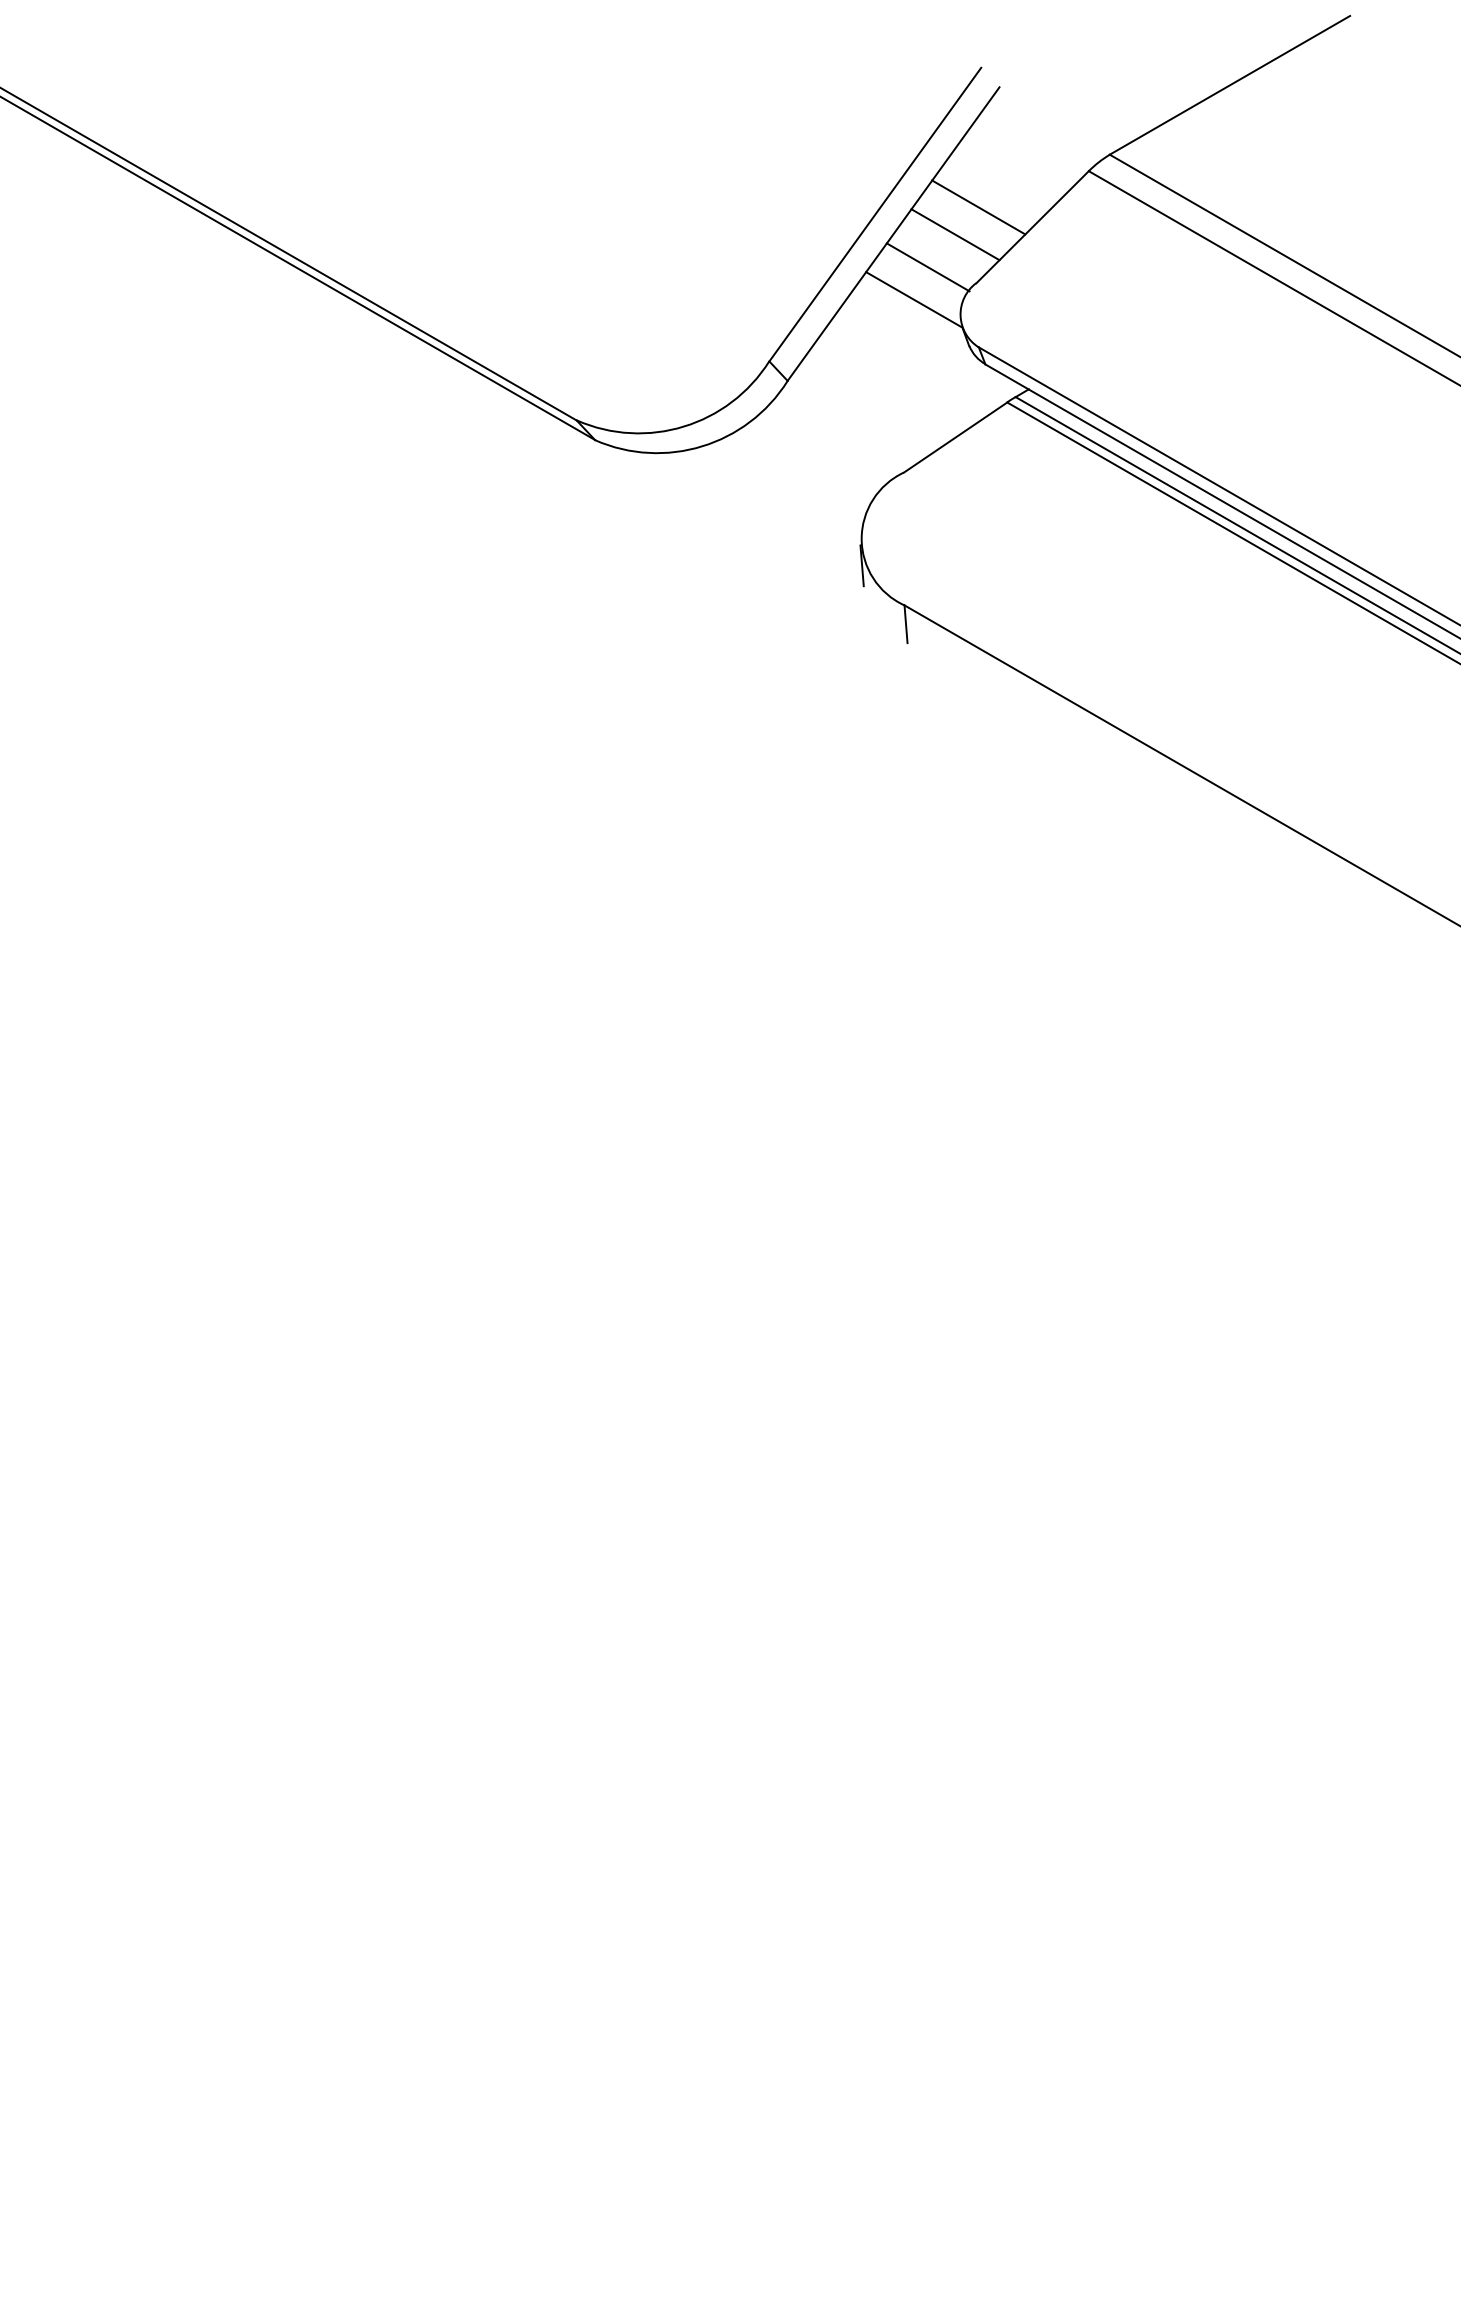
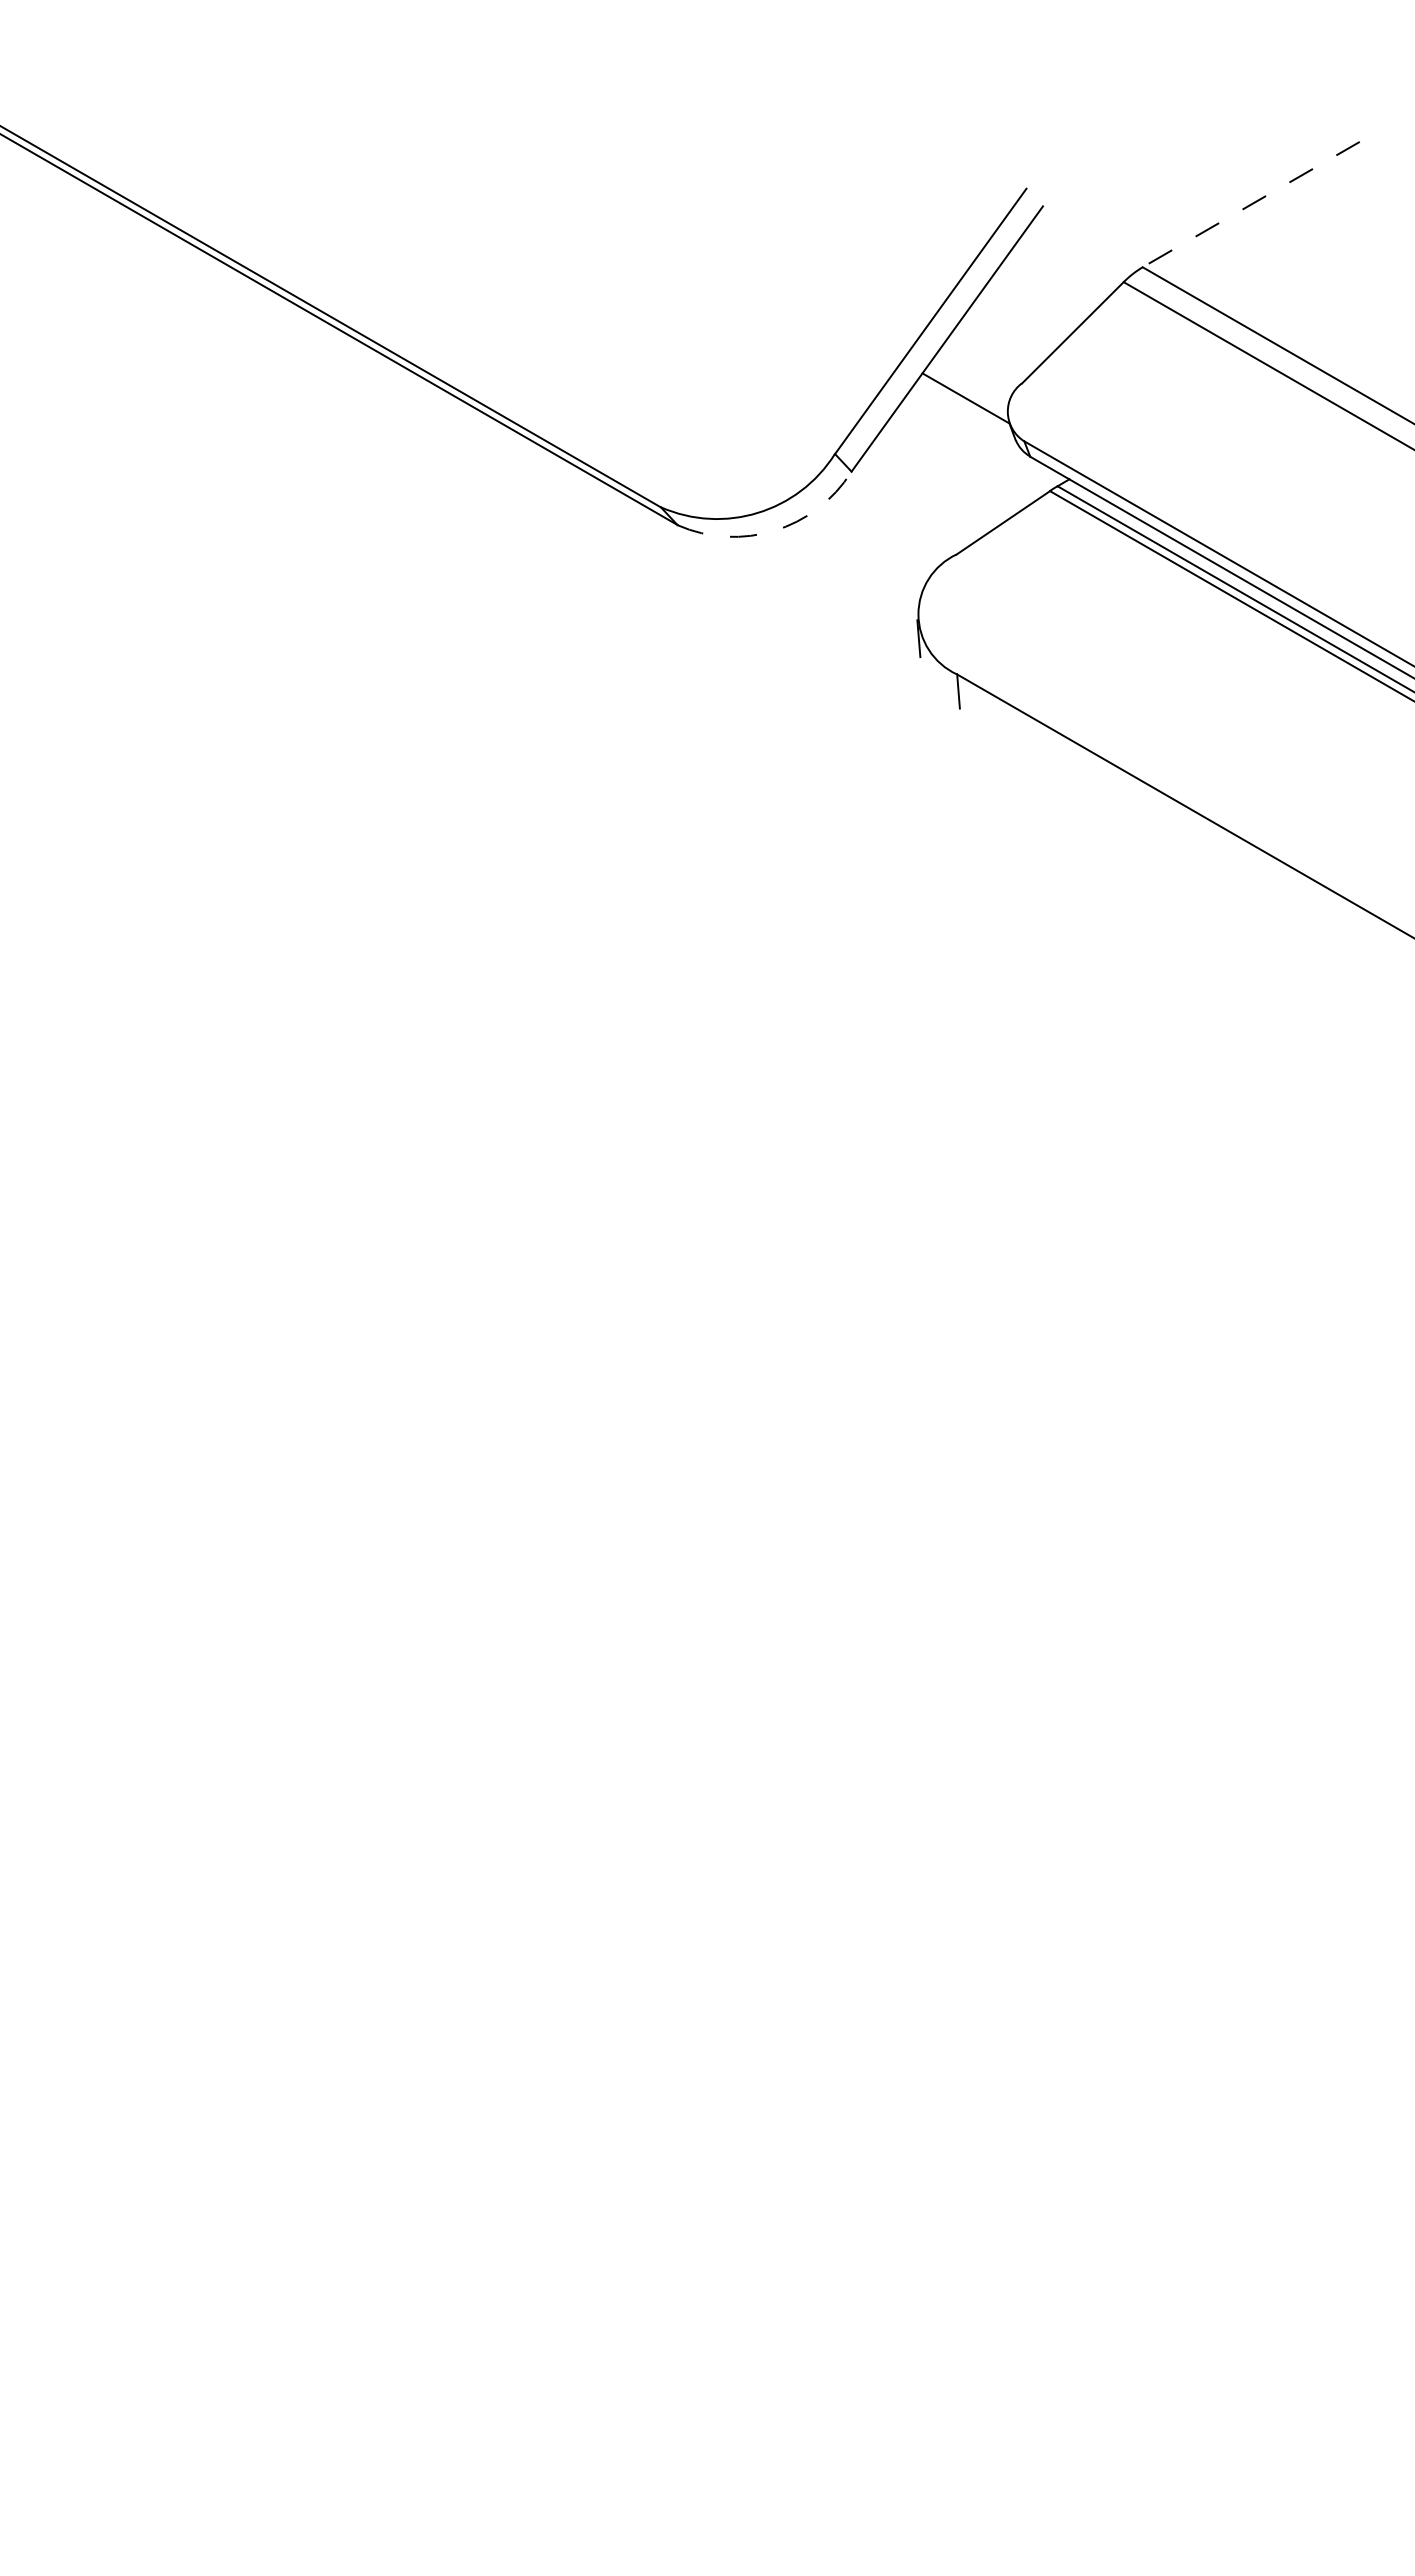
line: (1229, 85) -> (1250, 204), solid -> dashed
line: (979, 206) -> (1024, 314), removed
line: (955, 234) -> (1003, 339), removed
line: (928, 266) -> (978, 368), removed
arc: (702, 446) -> (774, 530), solid -> dashed

